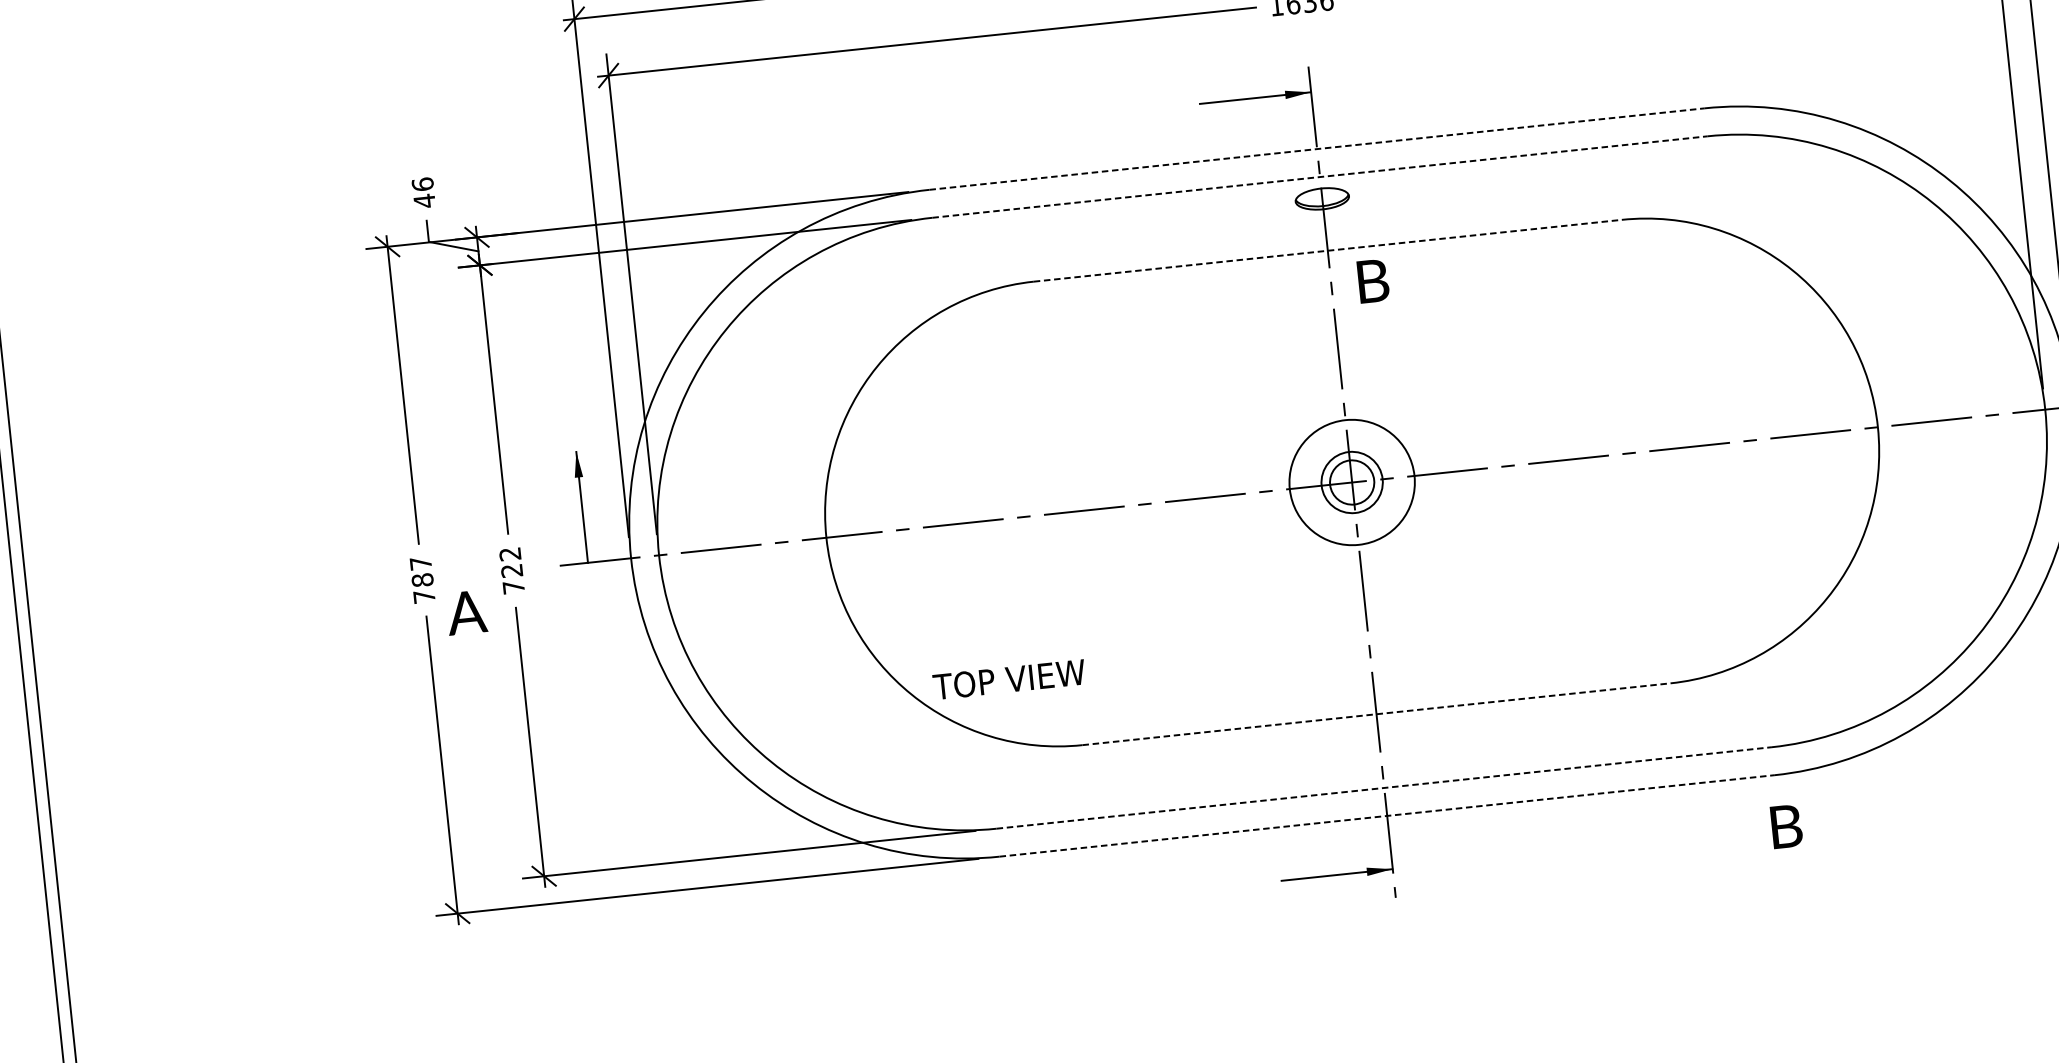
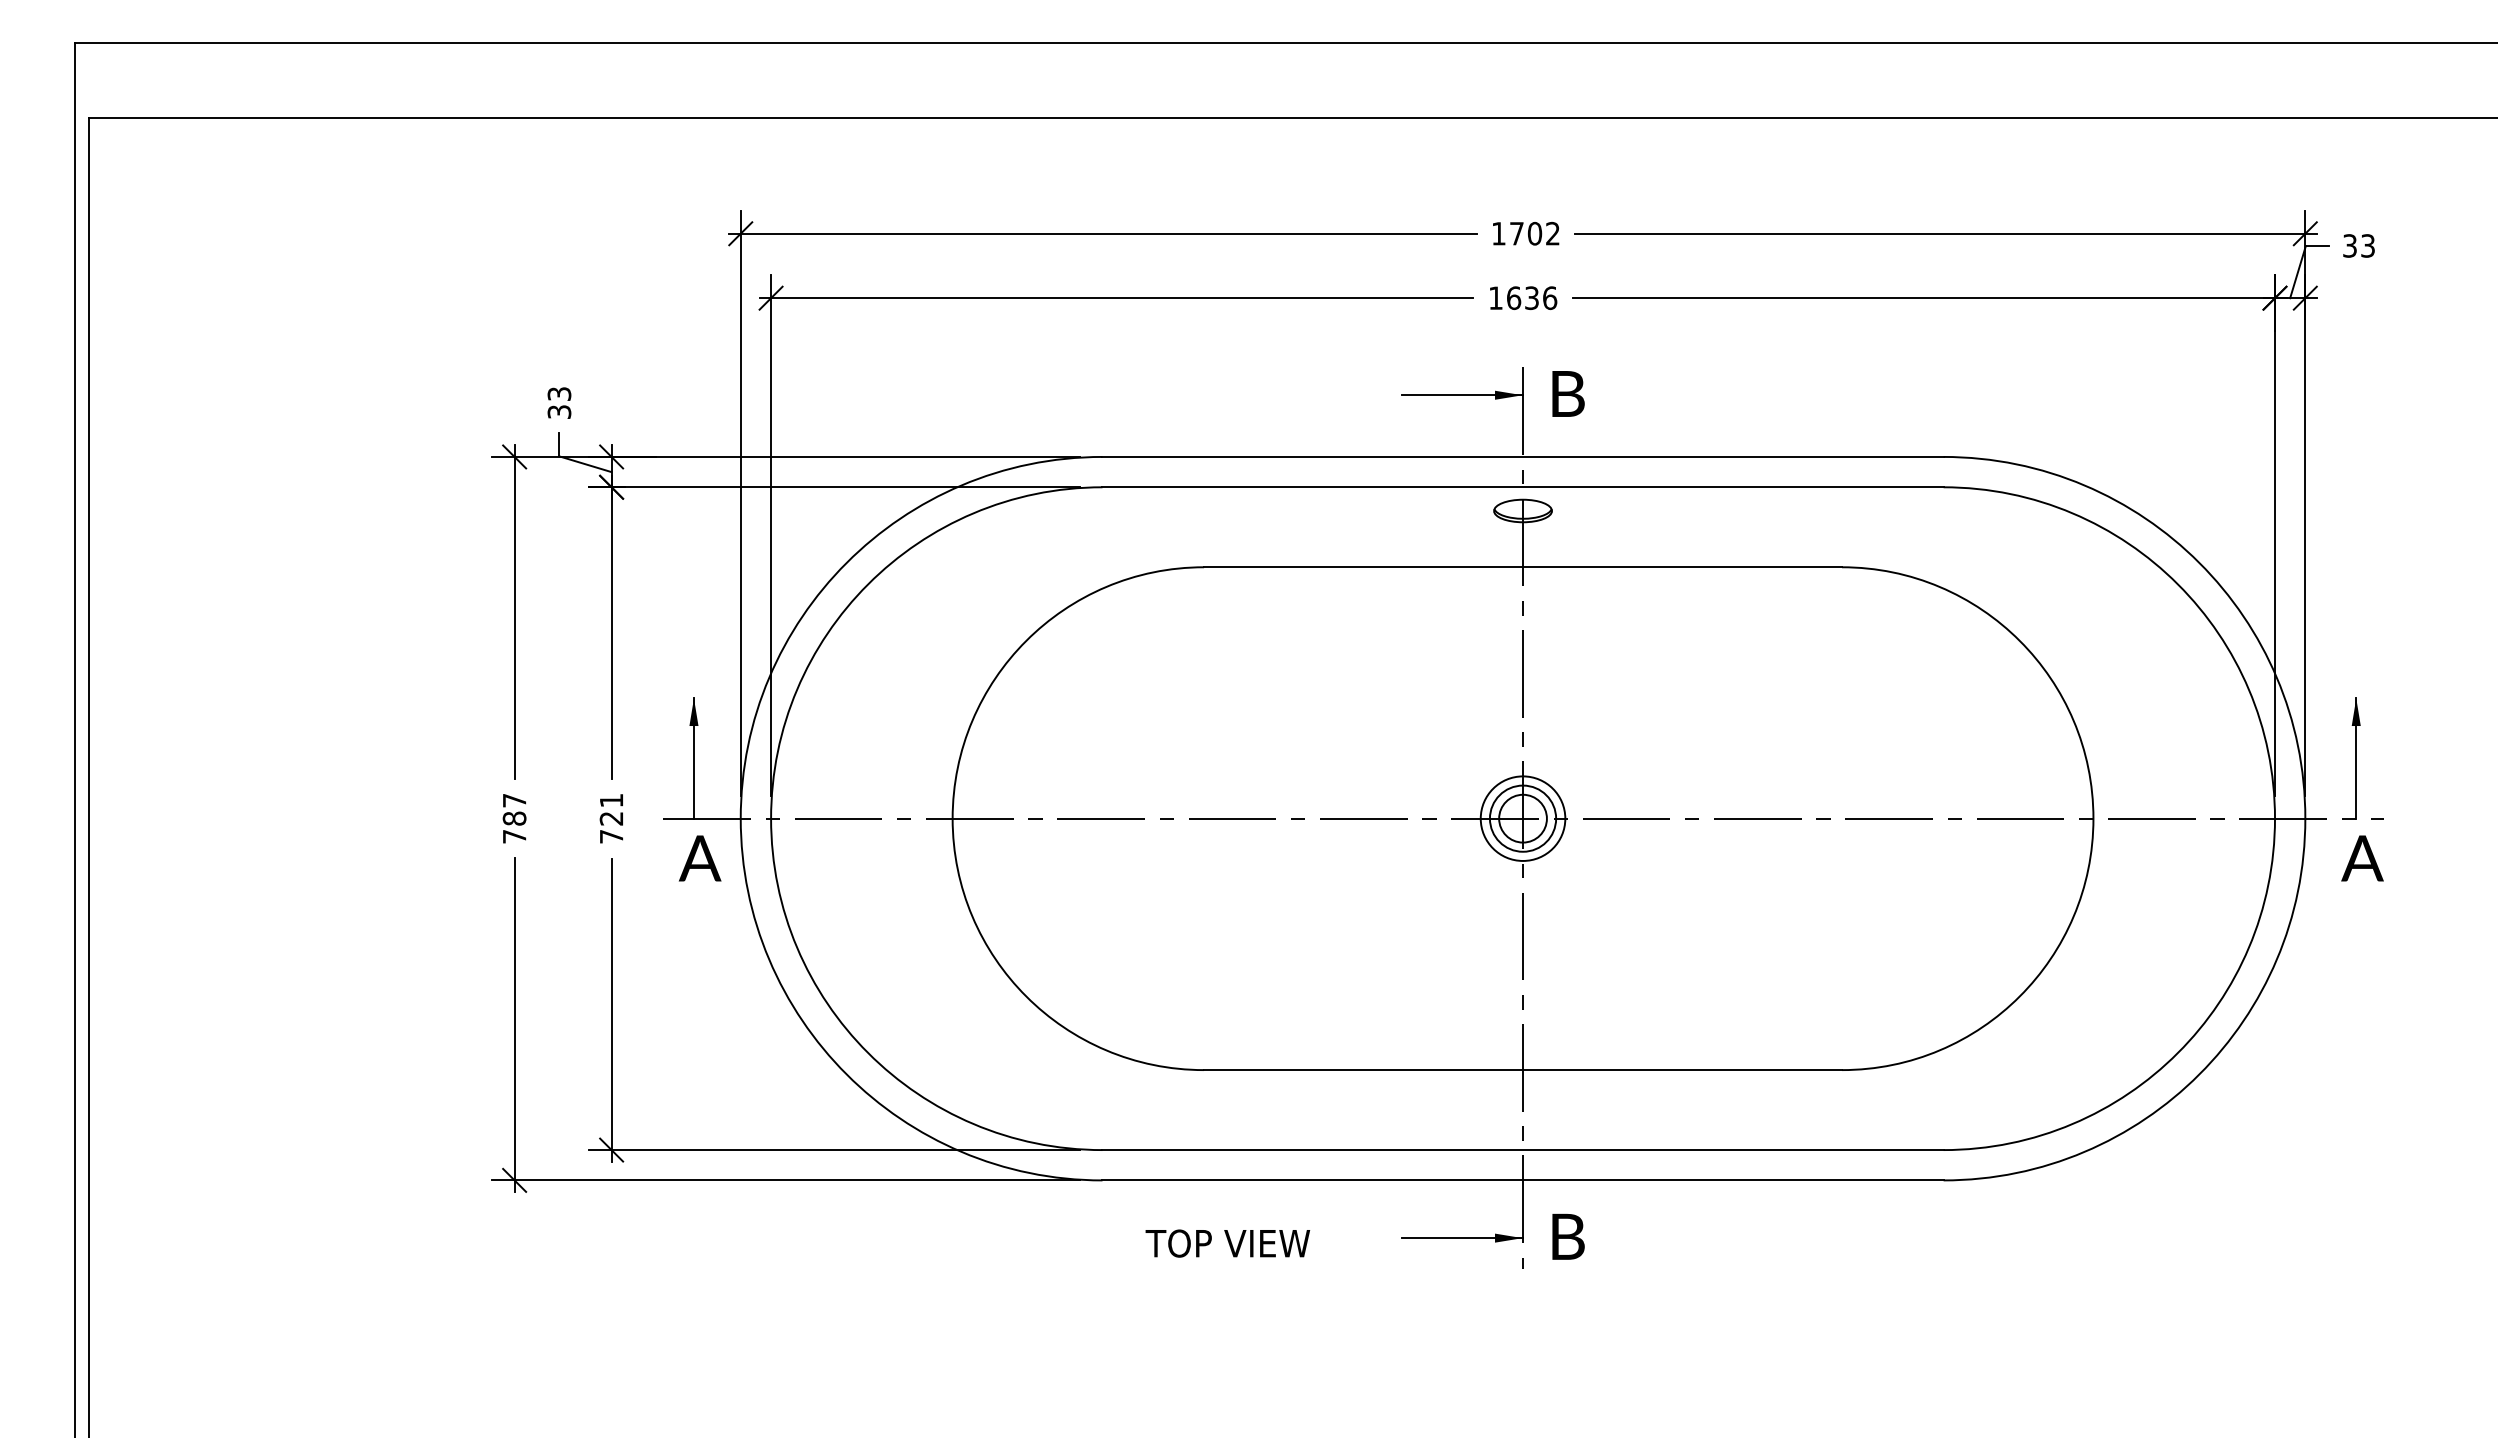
line: (1317, 148) -> (1523, 456), dashed -> solid
line: (1320, 177) -> (1523, 487), dashed -> solid
text: (423, 192) -> (559, 402), 46 -> 33
line: (1328, 250) -> (1523, 567), dashed -> solid
text: (1373, 280) -> (1568, 393), moved
circle: (1351, 482) -> (1522, 818), size x0.62
text: (509, 554) -> (610, 800), 722 -> 721
text: (466, 612) -> (699, 858), moved
text: (1008, 679) -> (1227, 1243), moved
line: (1376, 714) -> (1523, 1070), dashed -> solid
line: (1384, 788) -> (1523, 1150), dashed -> solid
line: (1387, 815) -> (1523, 1180), dashed -> solid
text: (1786, 826) -> (1568, 1236), moved

